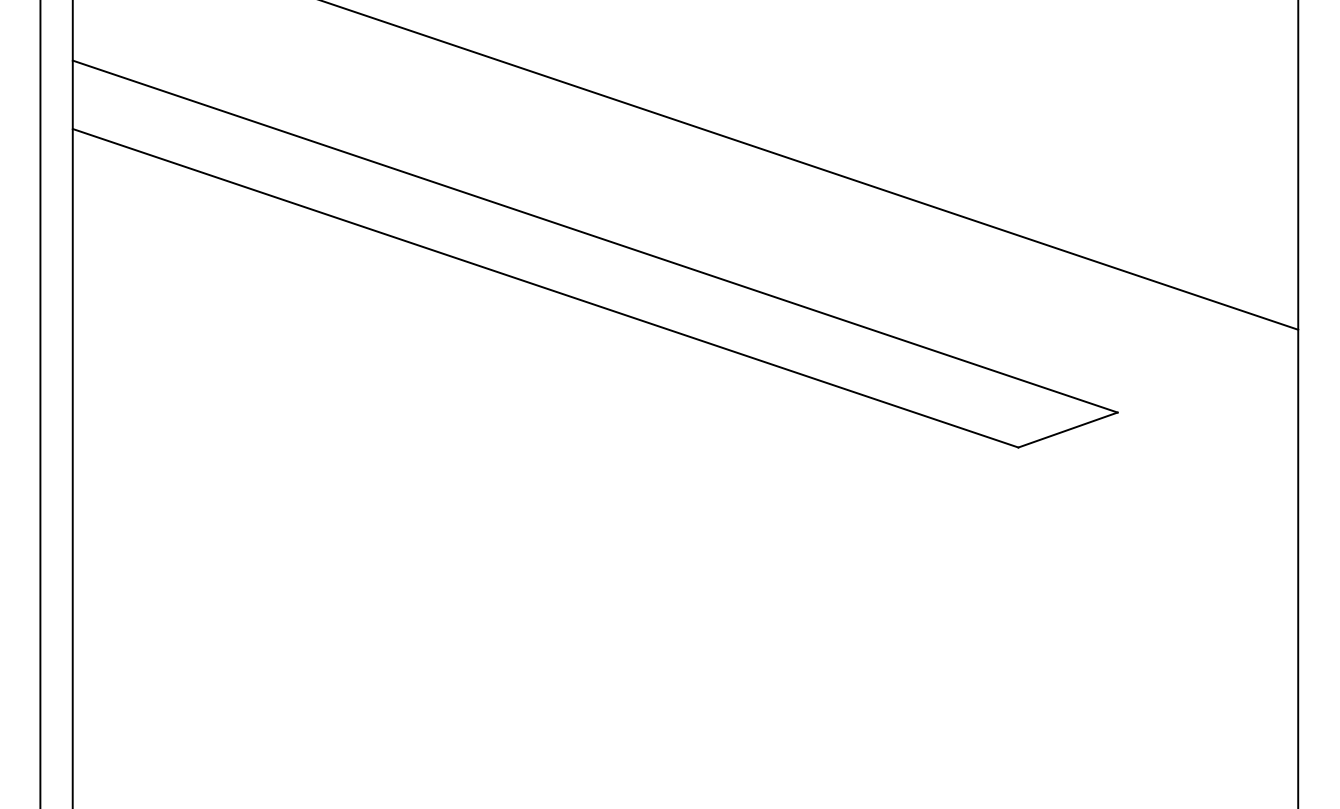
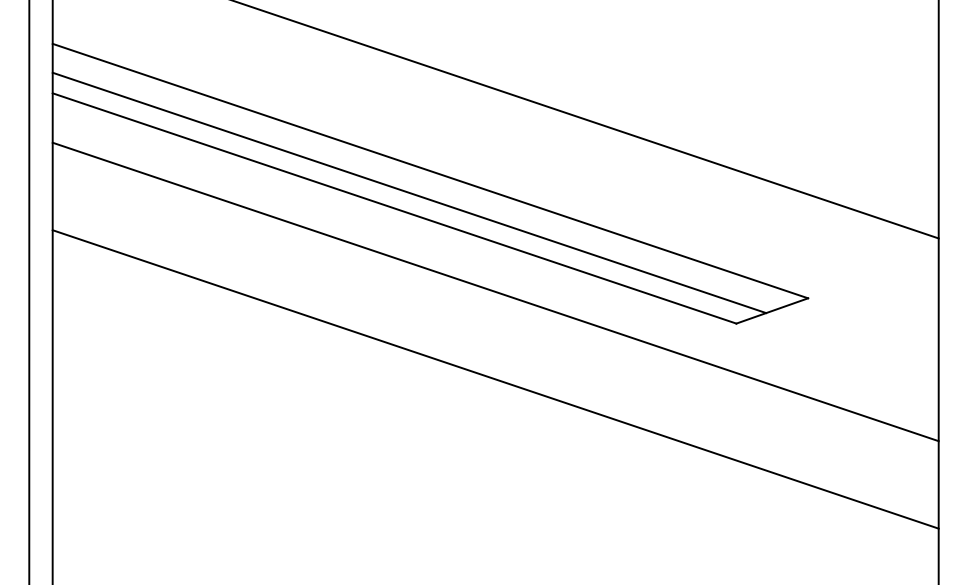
line: (565, 266) -> (408, 192), added
line: (685, 403) -> (495, 291), added
line: (685, 524) -> (495, 379), added

